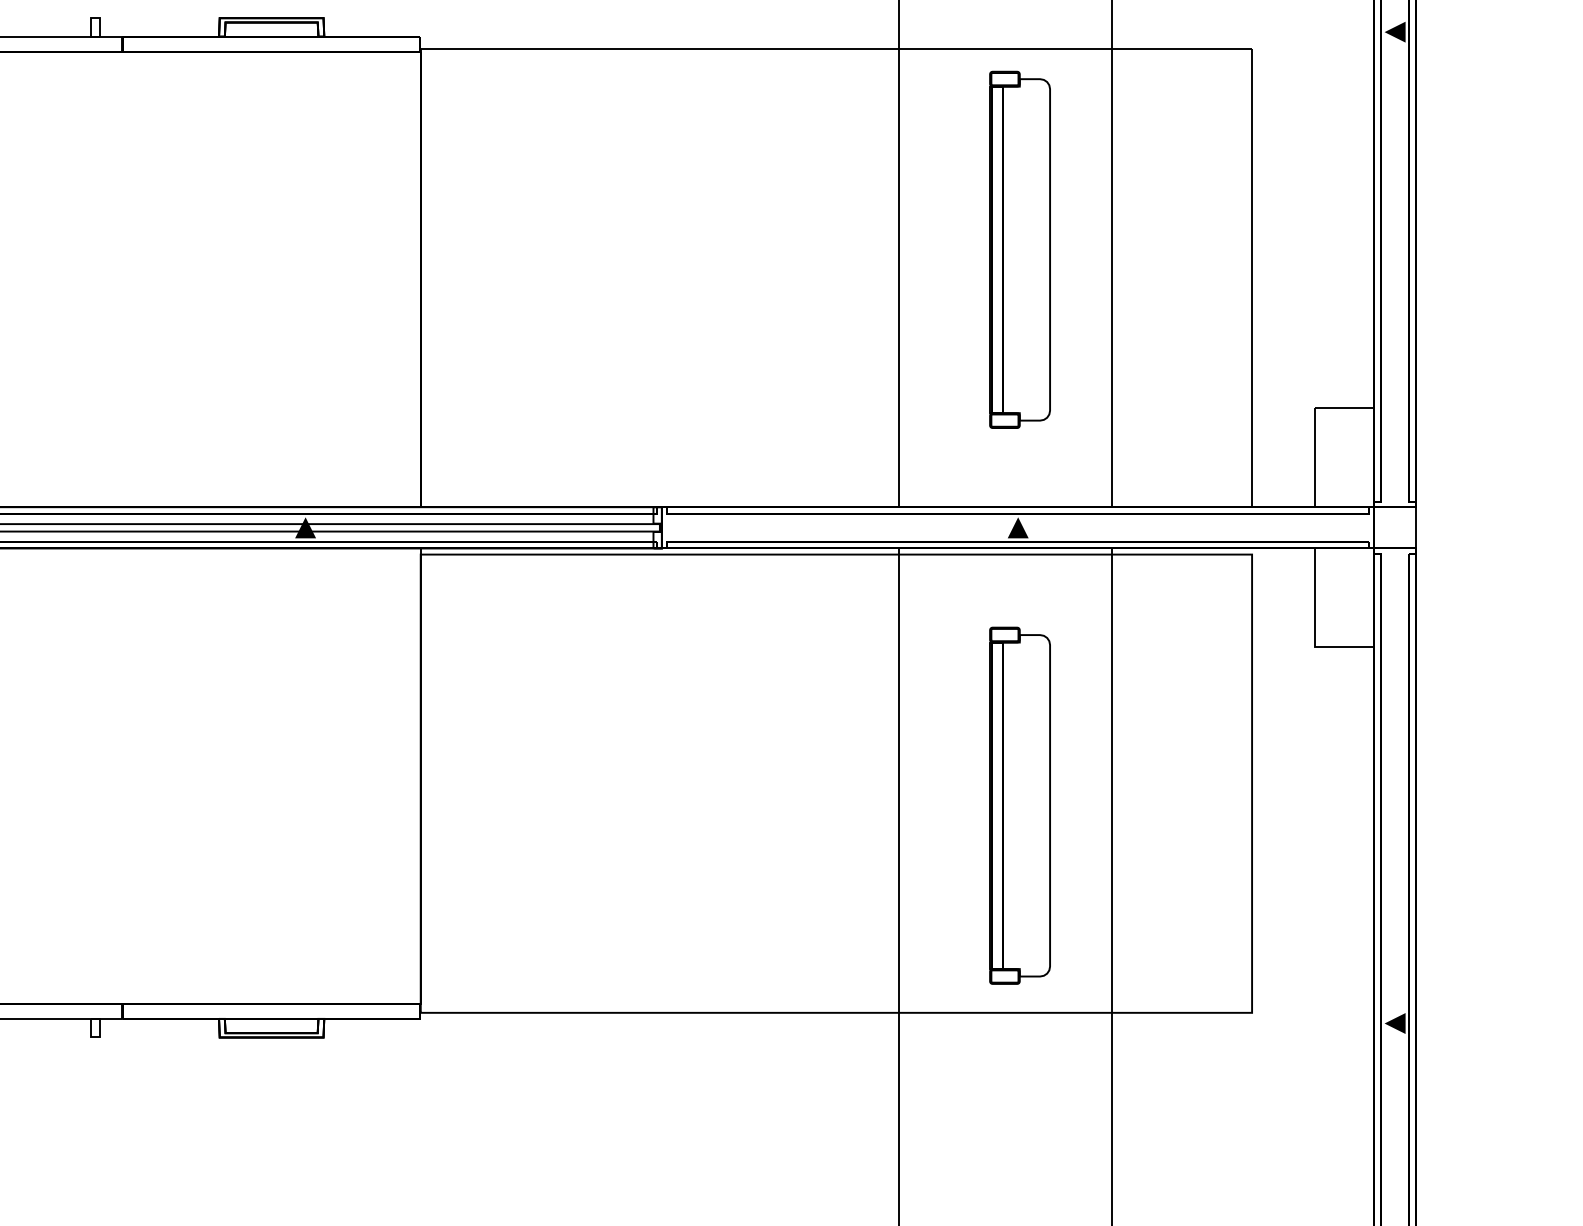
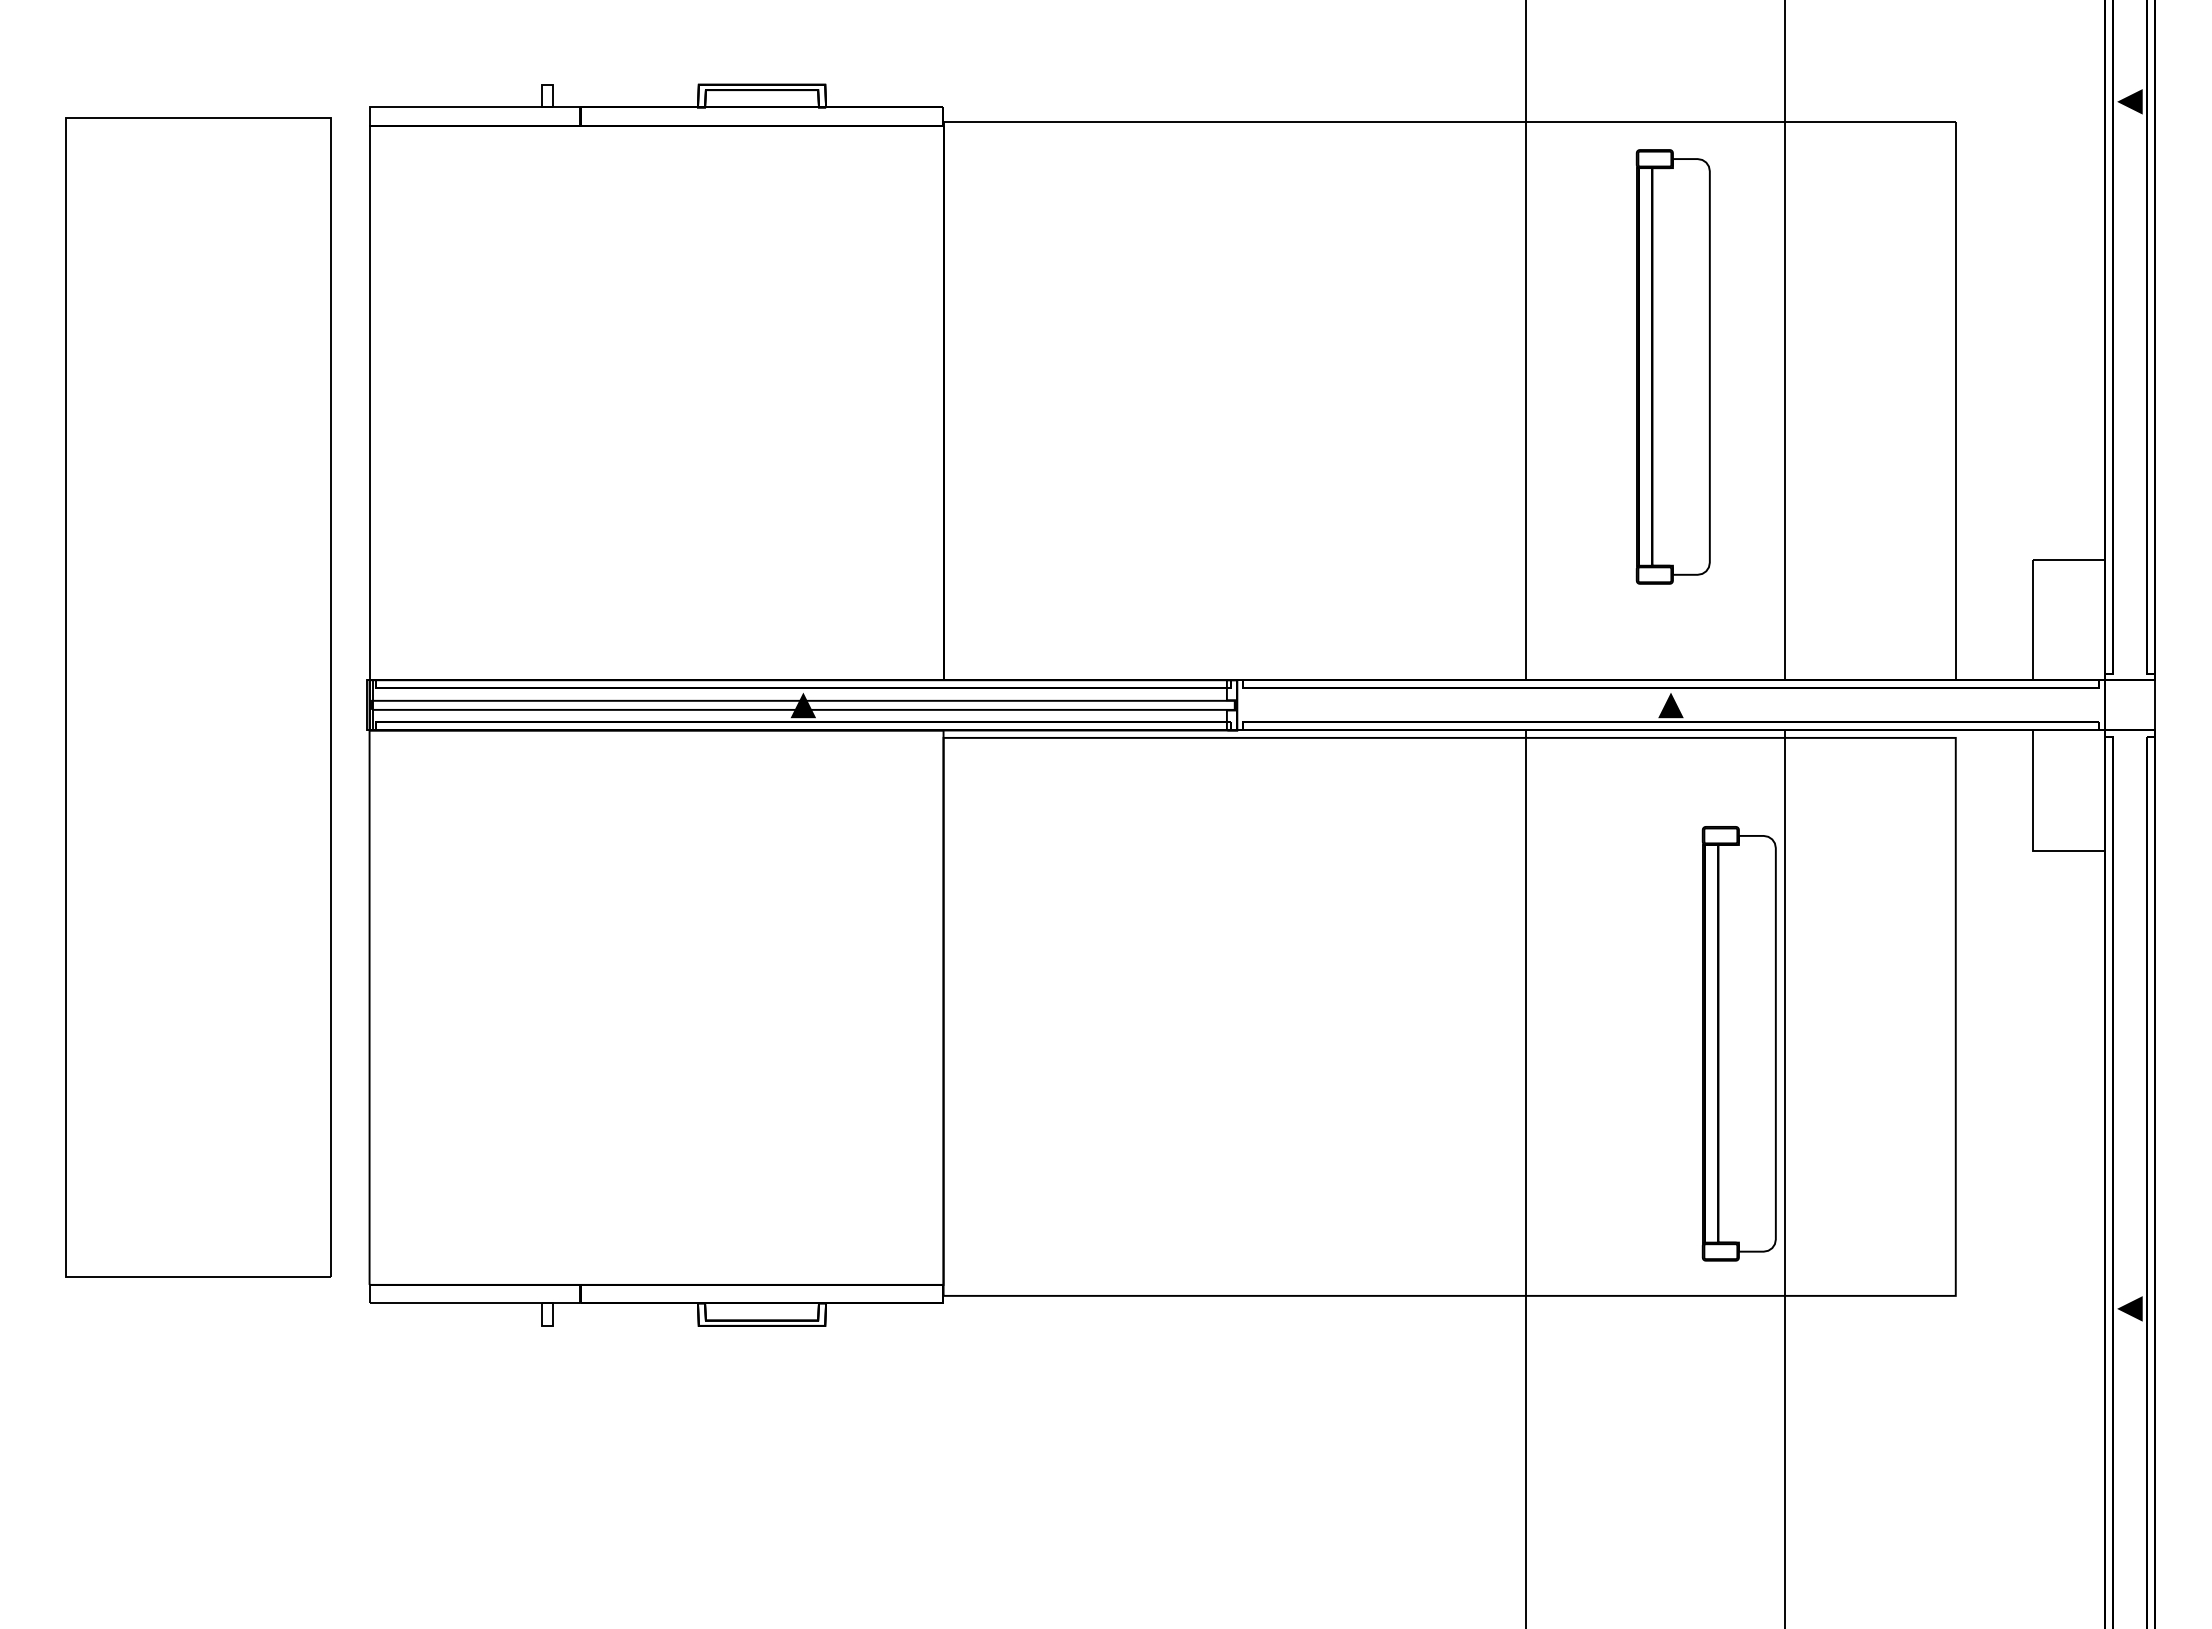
part: (1019, 805) -> (1738, 1043), moved

